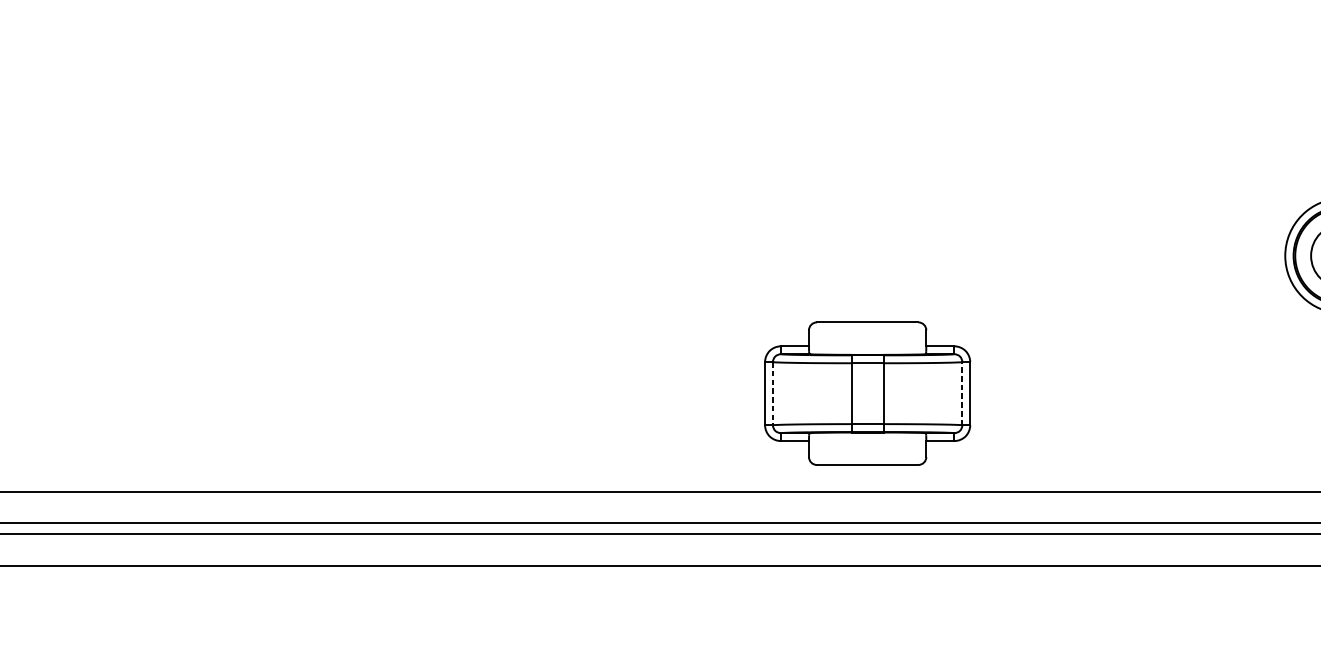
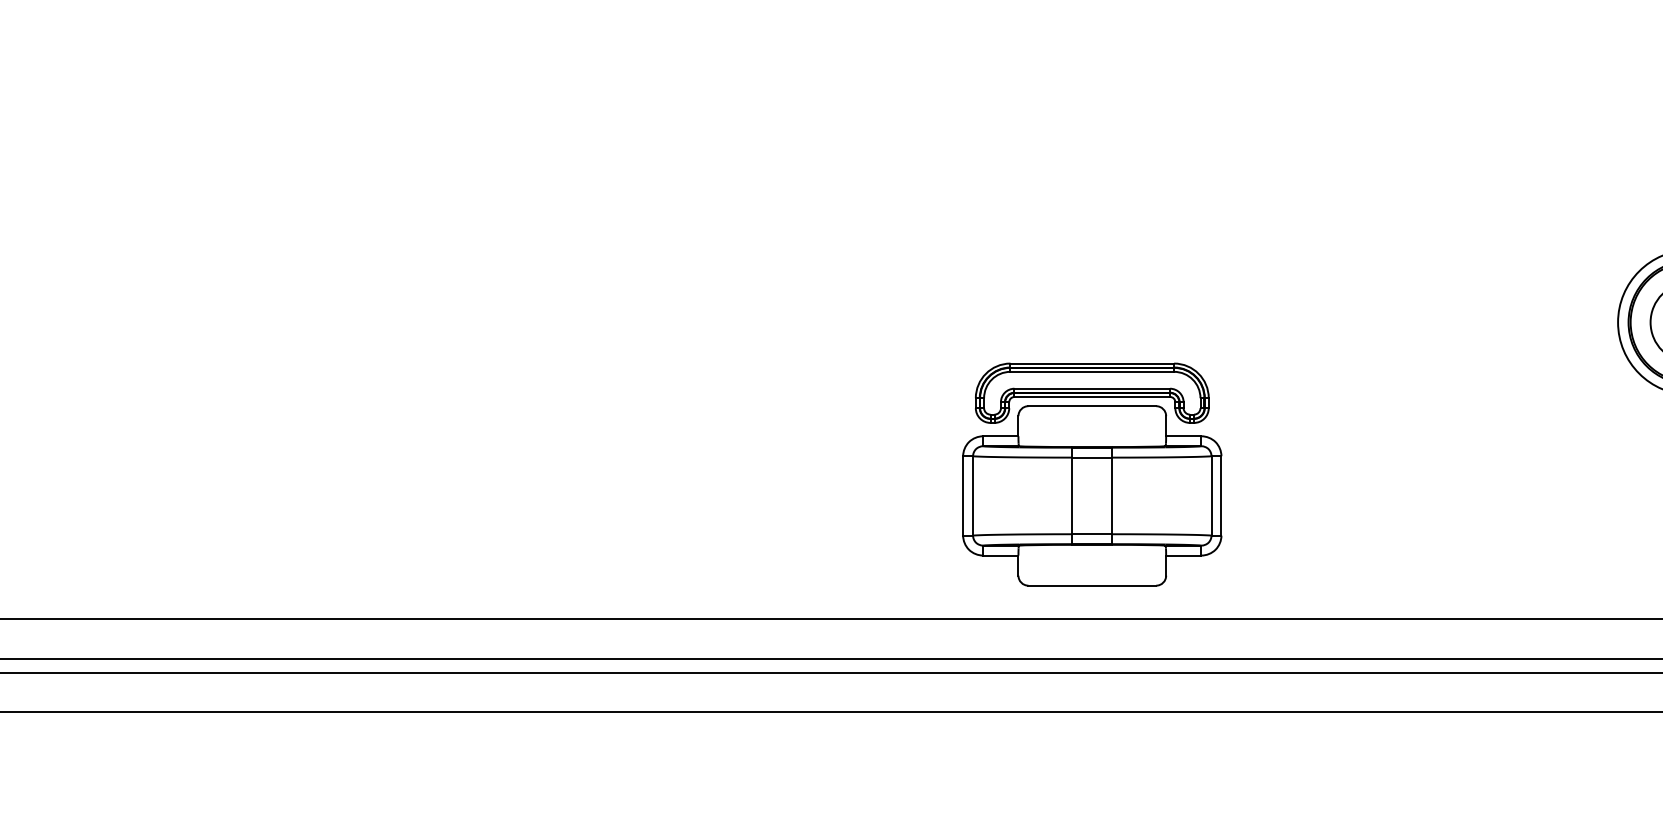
part: (867, 311) -> (1092, 392), added
line: (773, 393) -> (973, 495), dashed -> solid
line: (962, 393) -> (1211, 495), dashed -> solid

